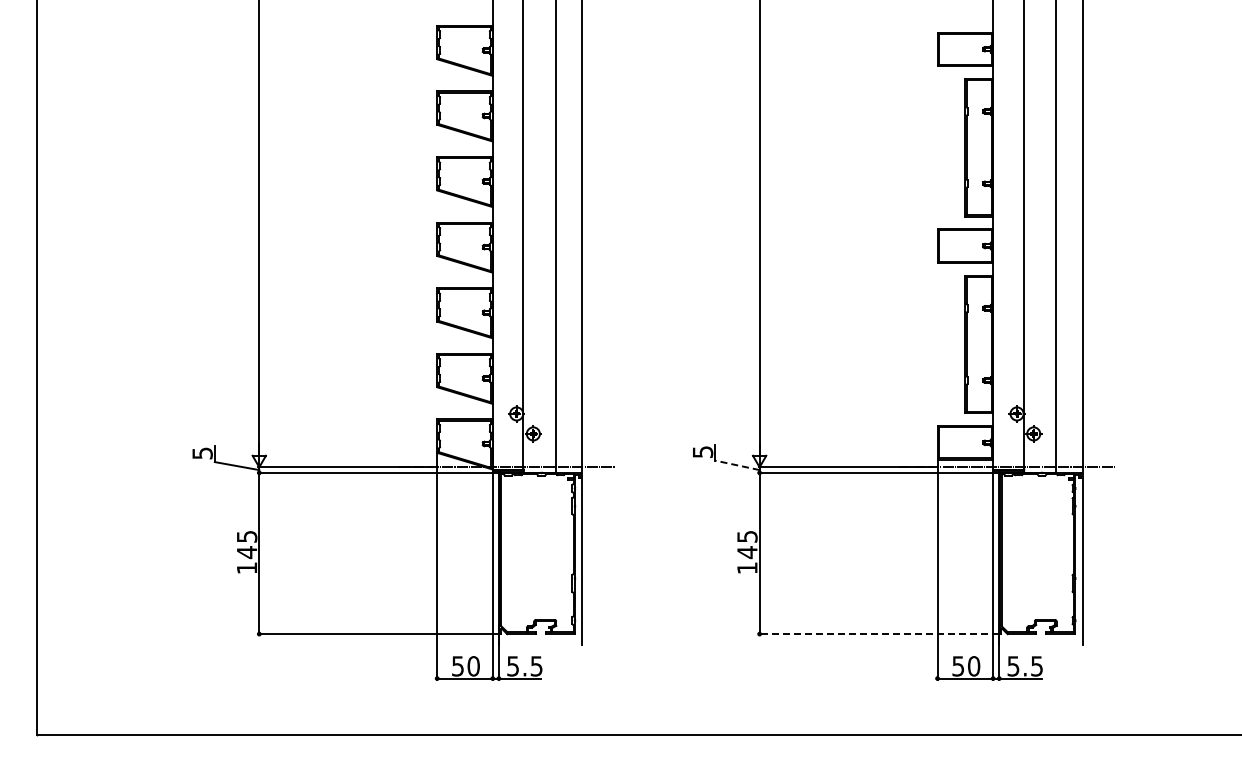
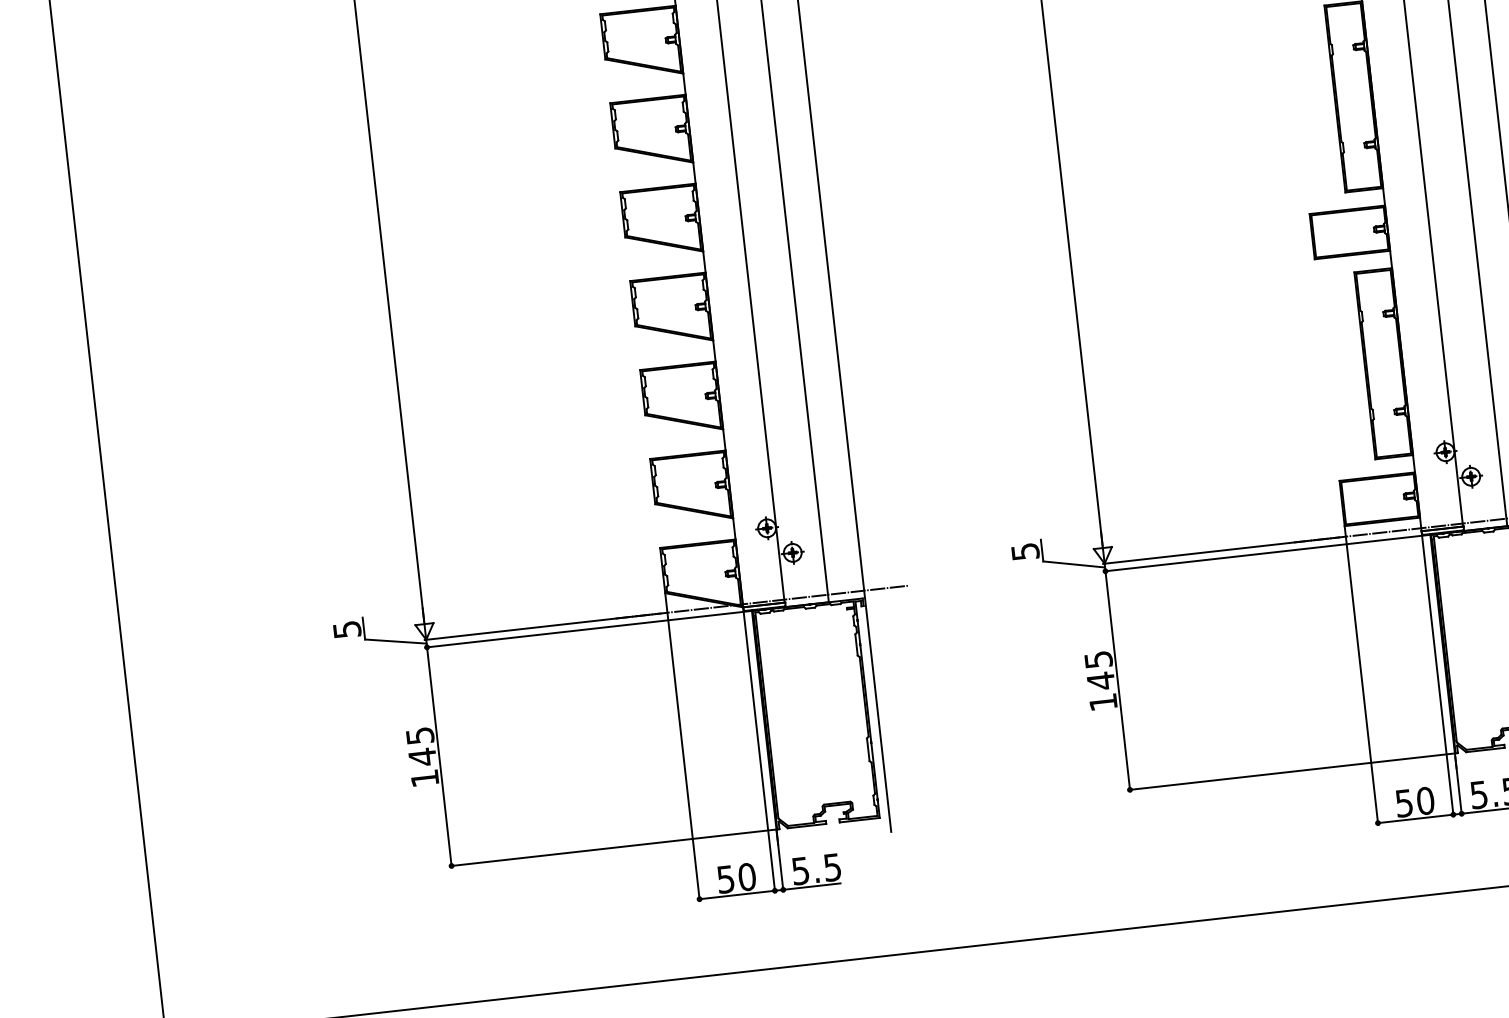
line: (737, 465) -> (1074, 564), dashed -> solid
line: (878, 634) -> (1291, 772), dashed -> solid

